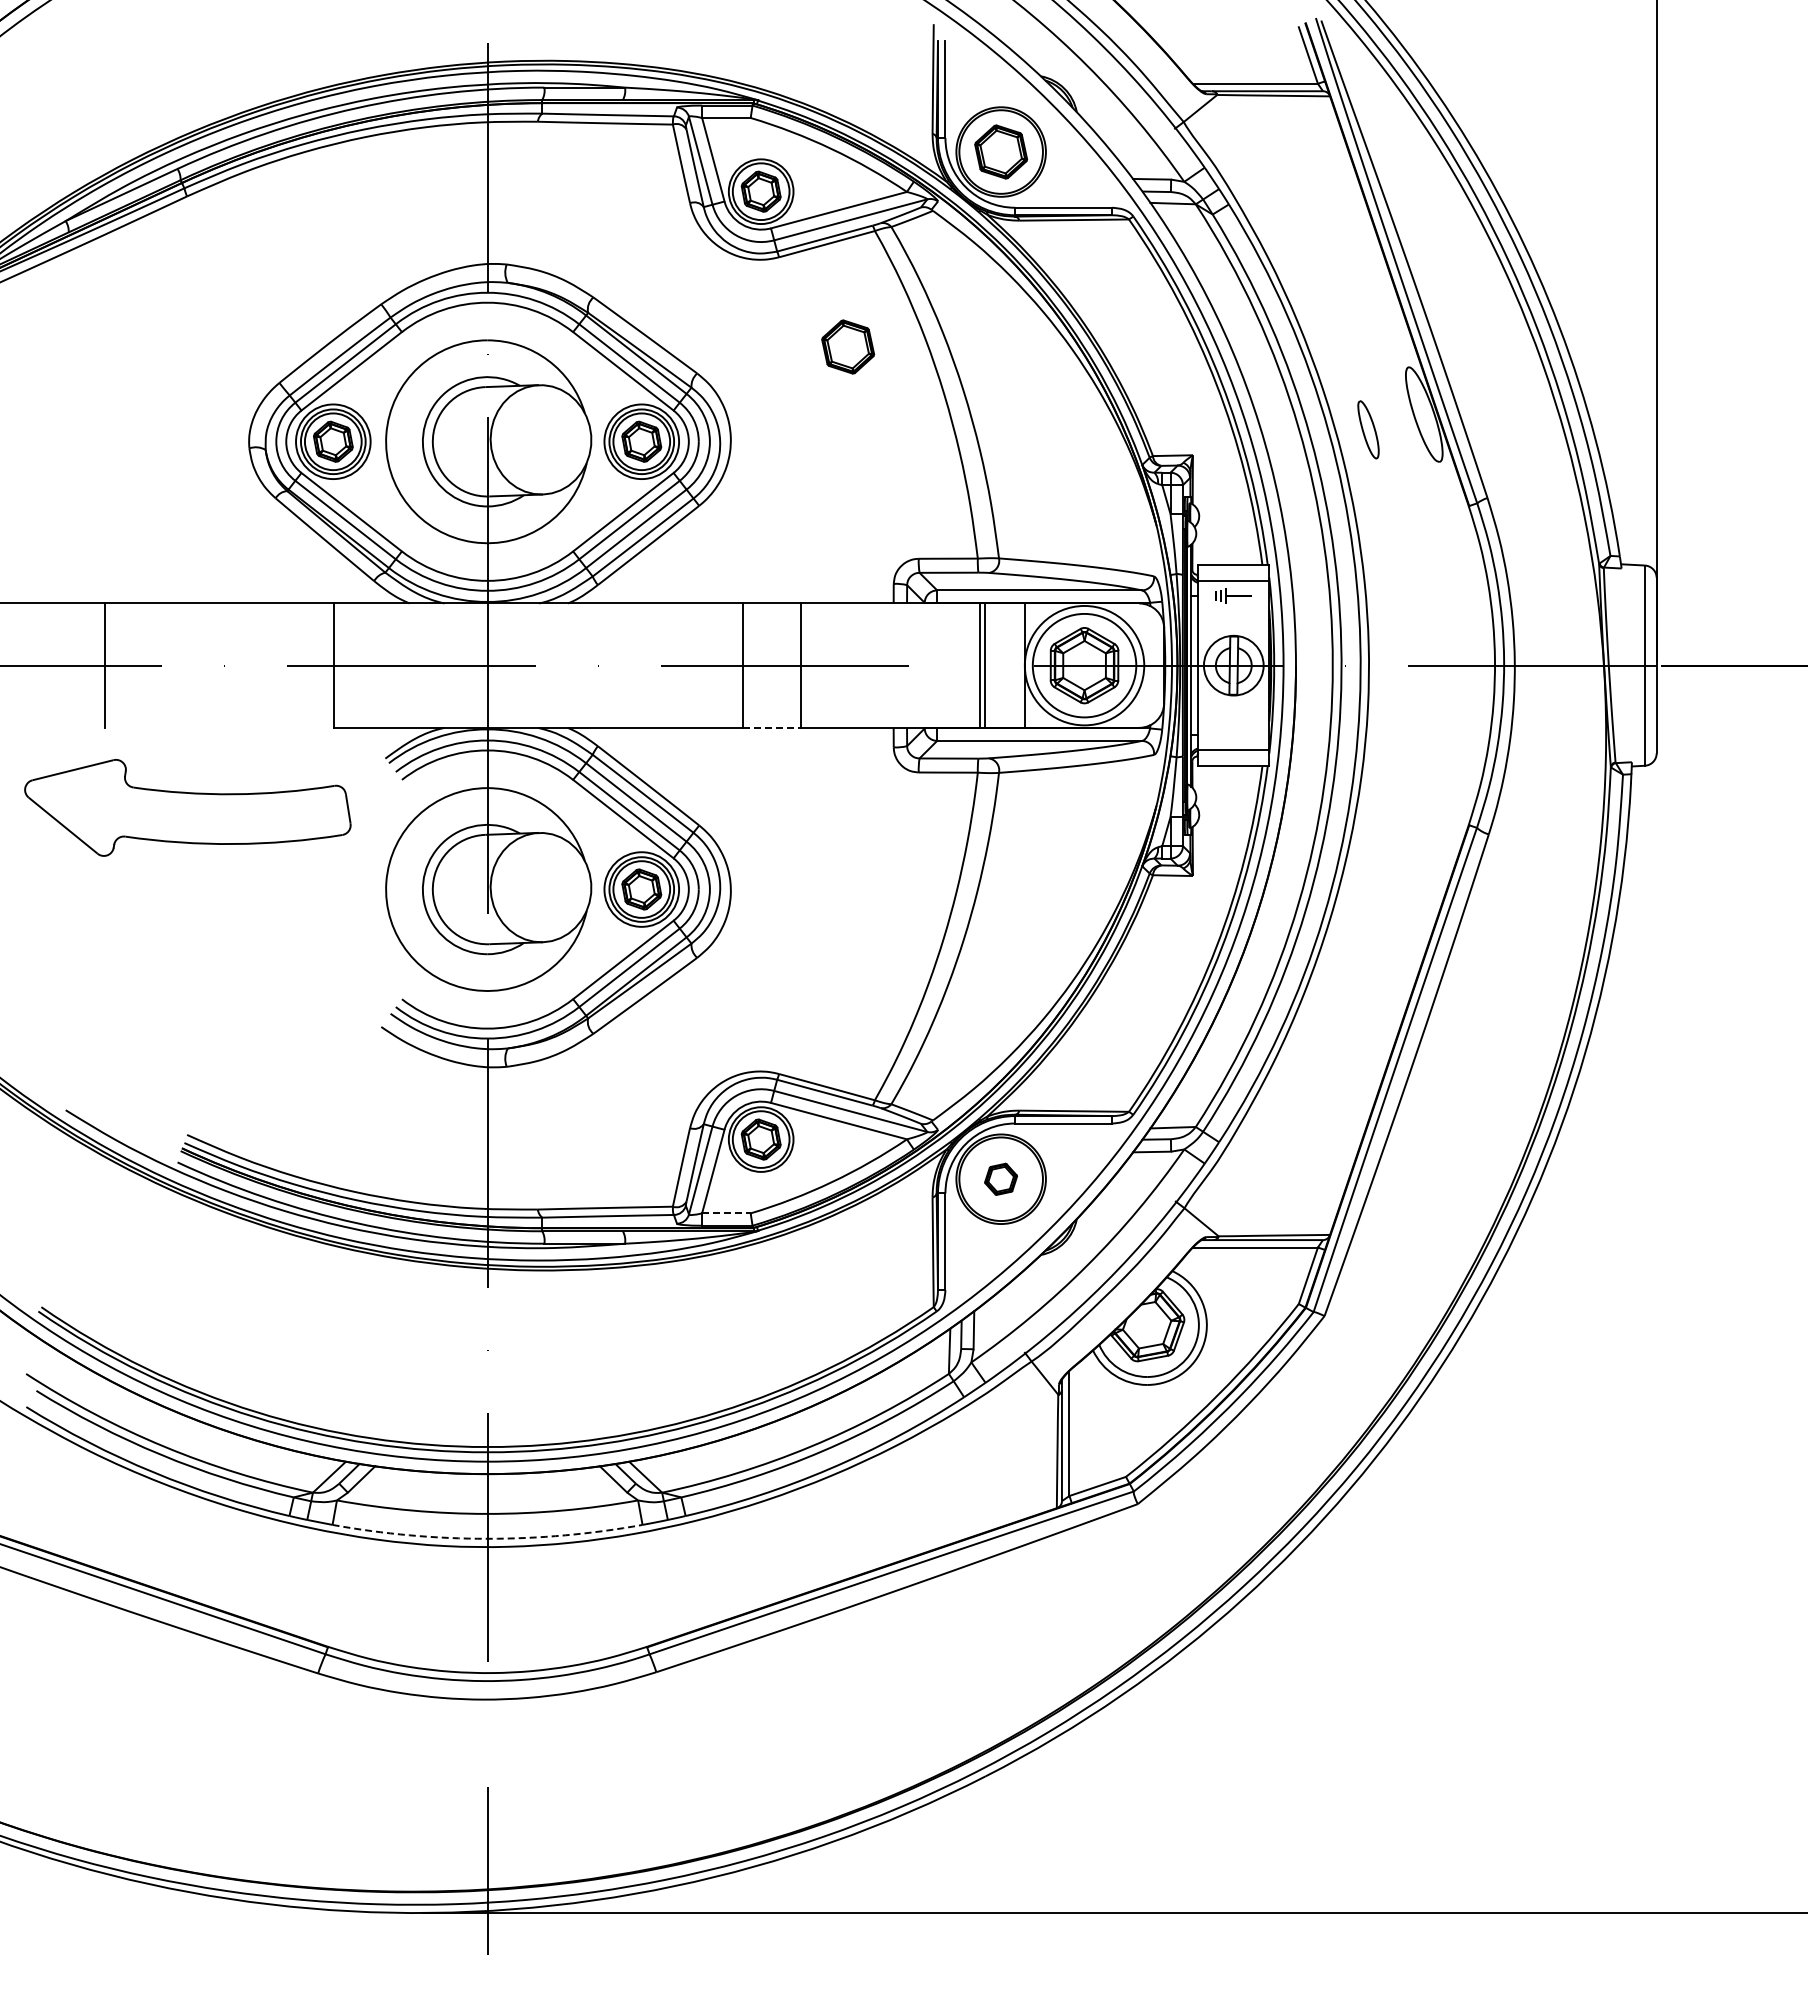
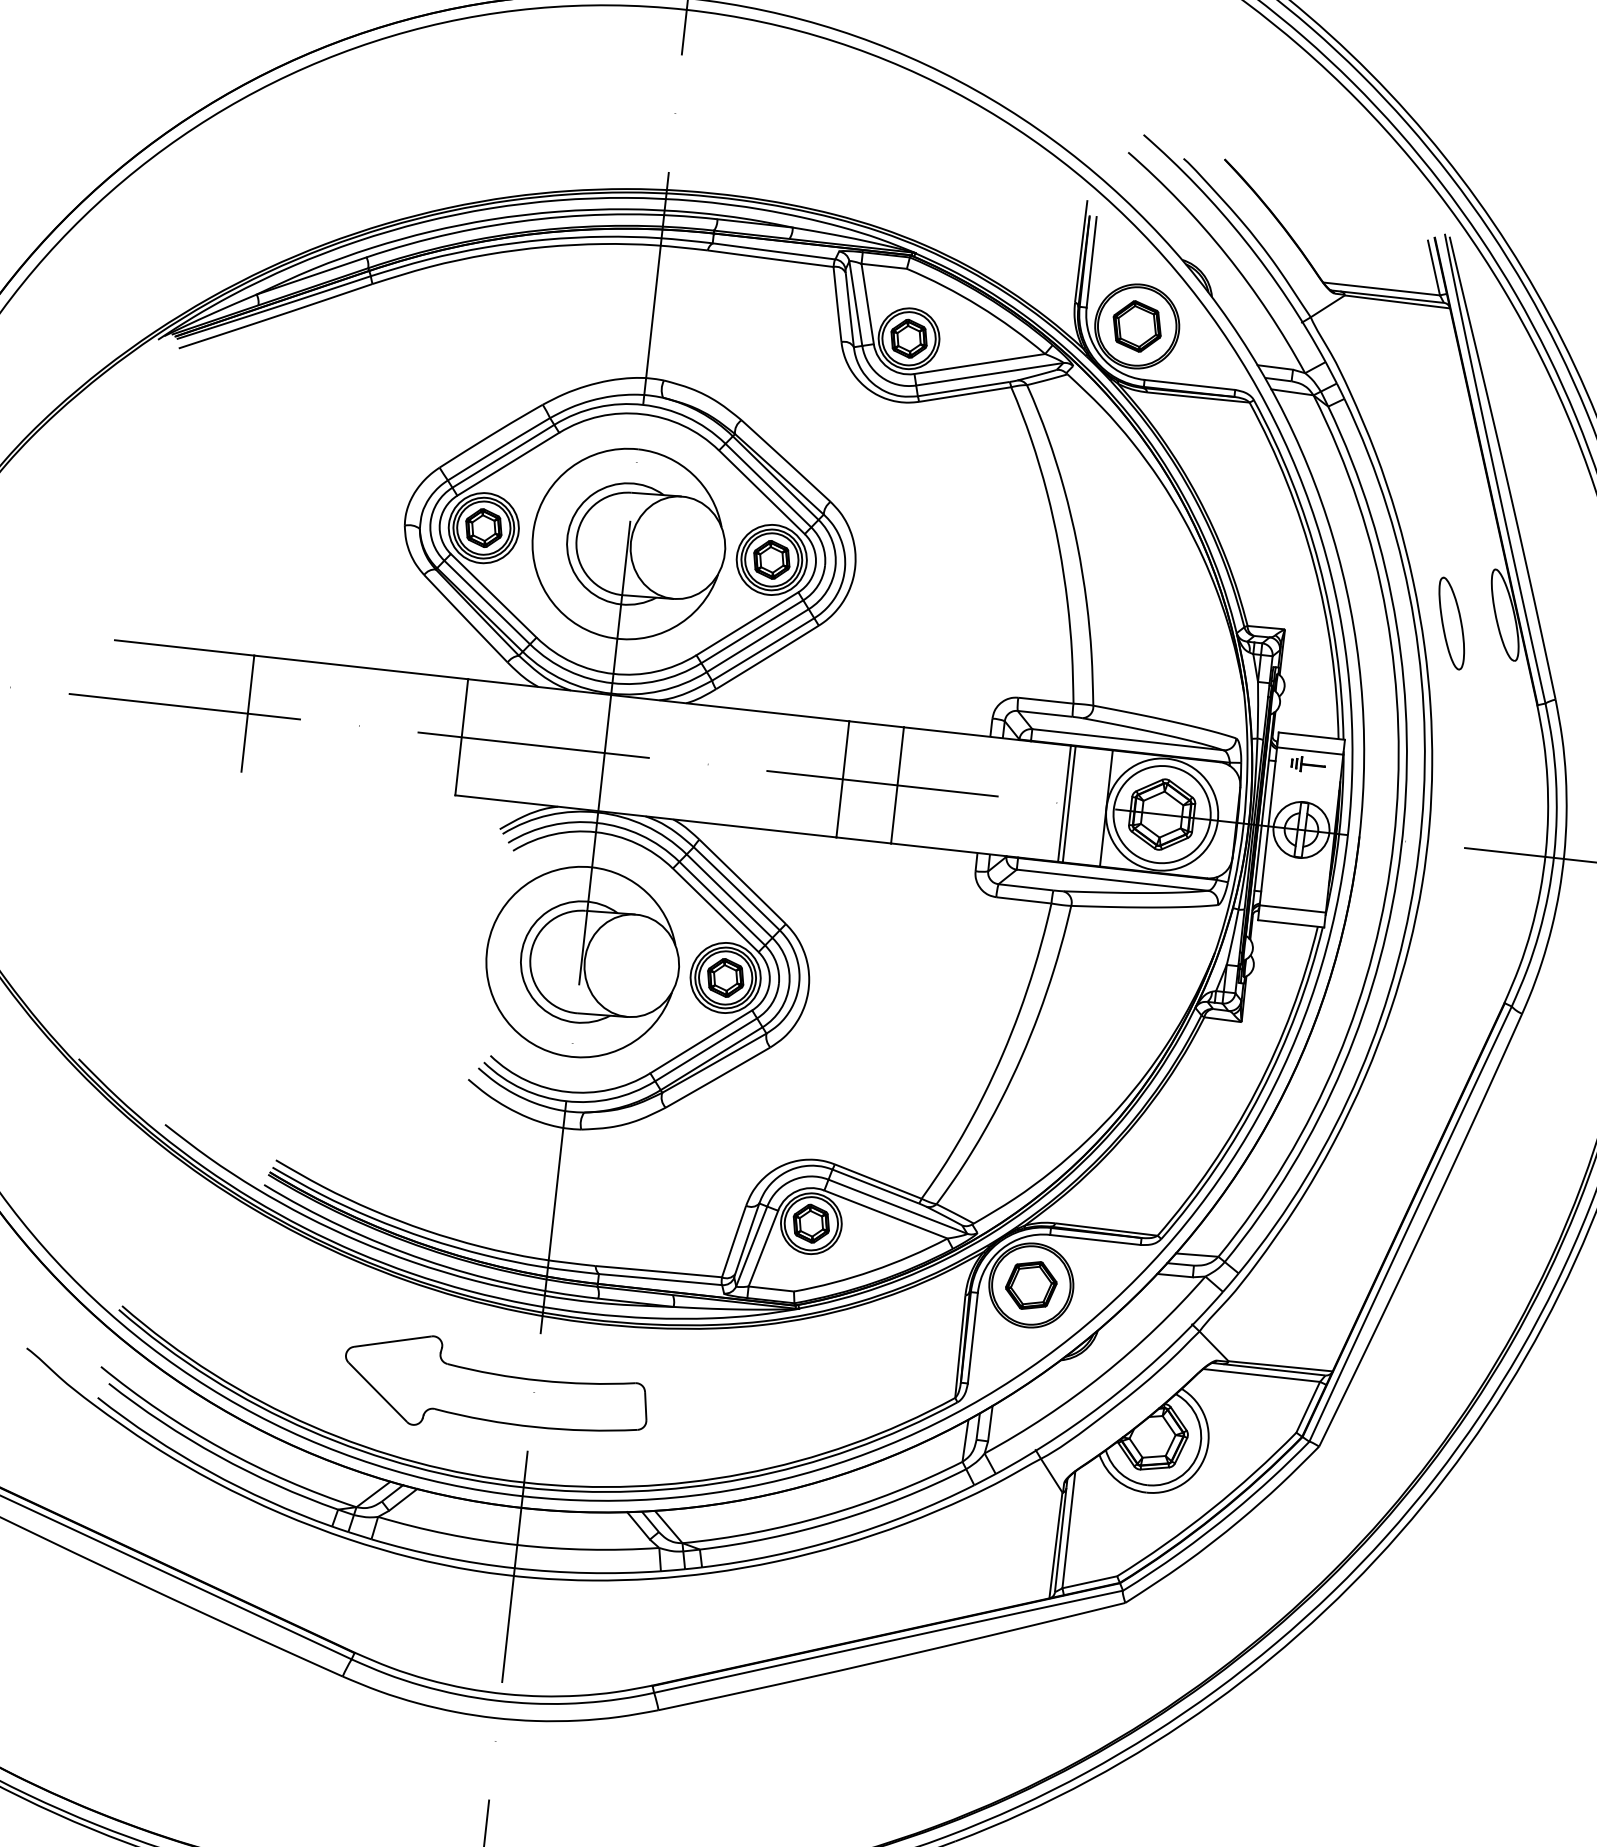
part: (848, 346) -> (974, 492), removed
part: (1368, 429) -> (1451, 623), size x1.67
line: (772, 727) -> (864, 840), dashed -> solid
part: (187, 807) -> (495, 1388), moved
part: (1000, 1179) -> (1030, 1285), size x1.67
line: (726, 1213) -> (771, 1289), dashed -> solid
arc: (487, 1538) -> (514, 1567), dashed -> solid

